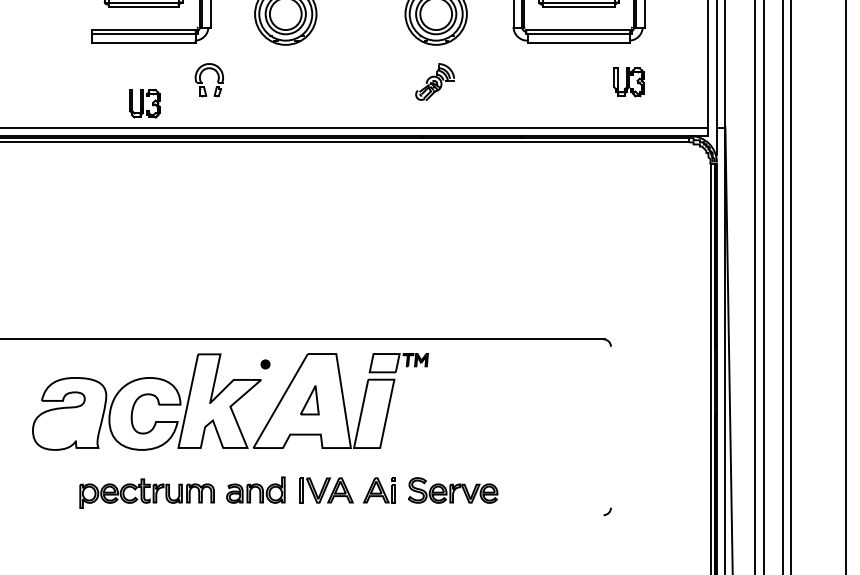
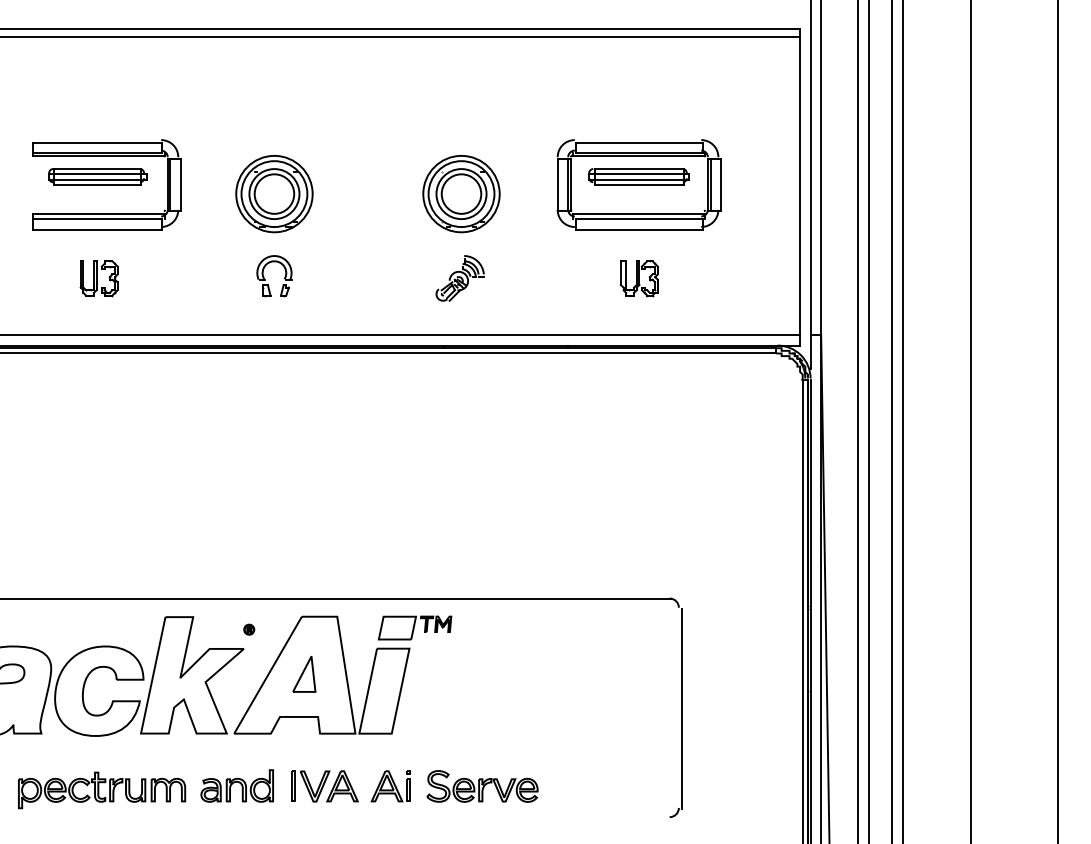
part: (202, 82) -> (265, 279), moved
part: (629, 82) -> (639, 278), moved
part: (144, 103) -> (98, 278), moved
line: (613, 428) -> (681, 709), added

